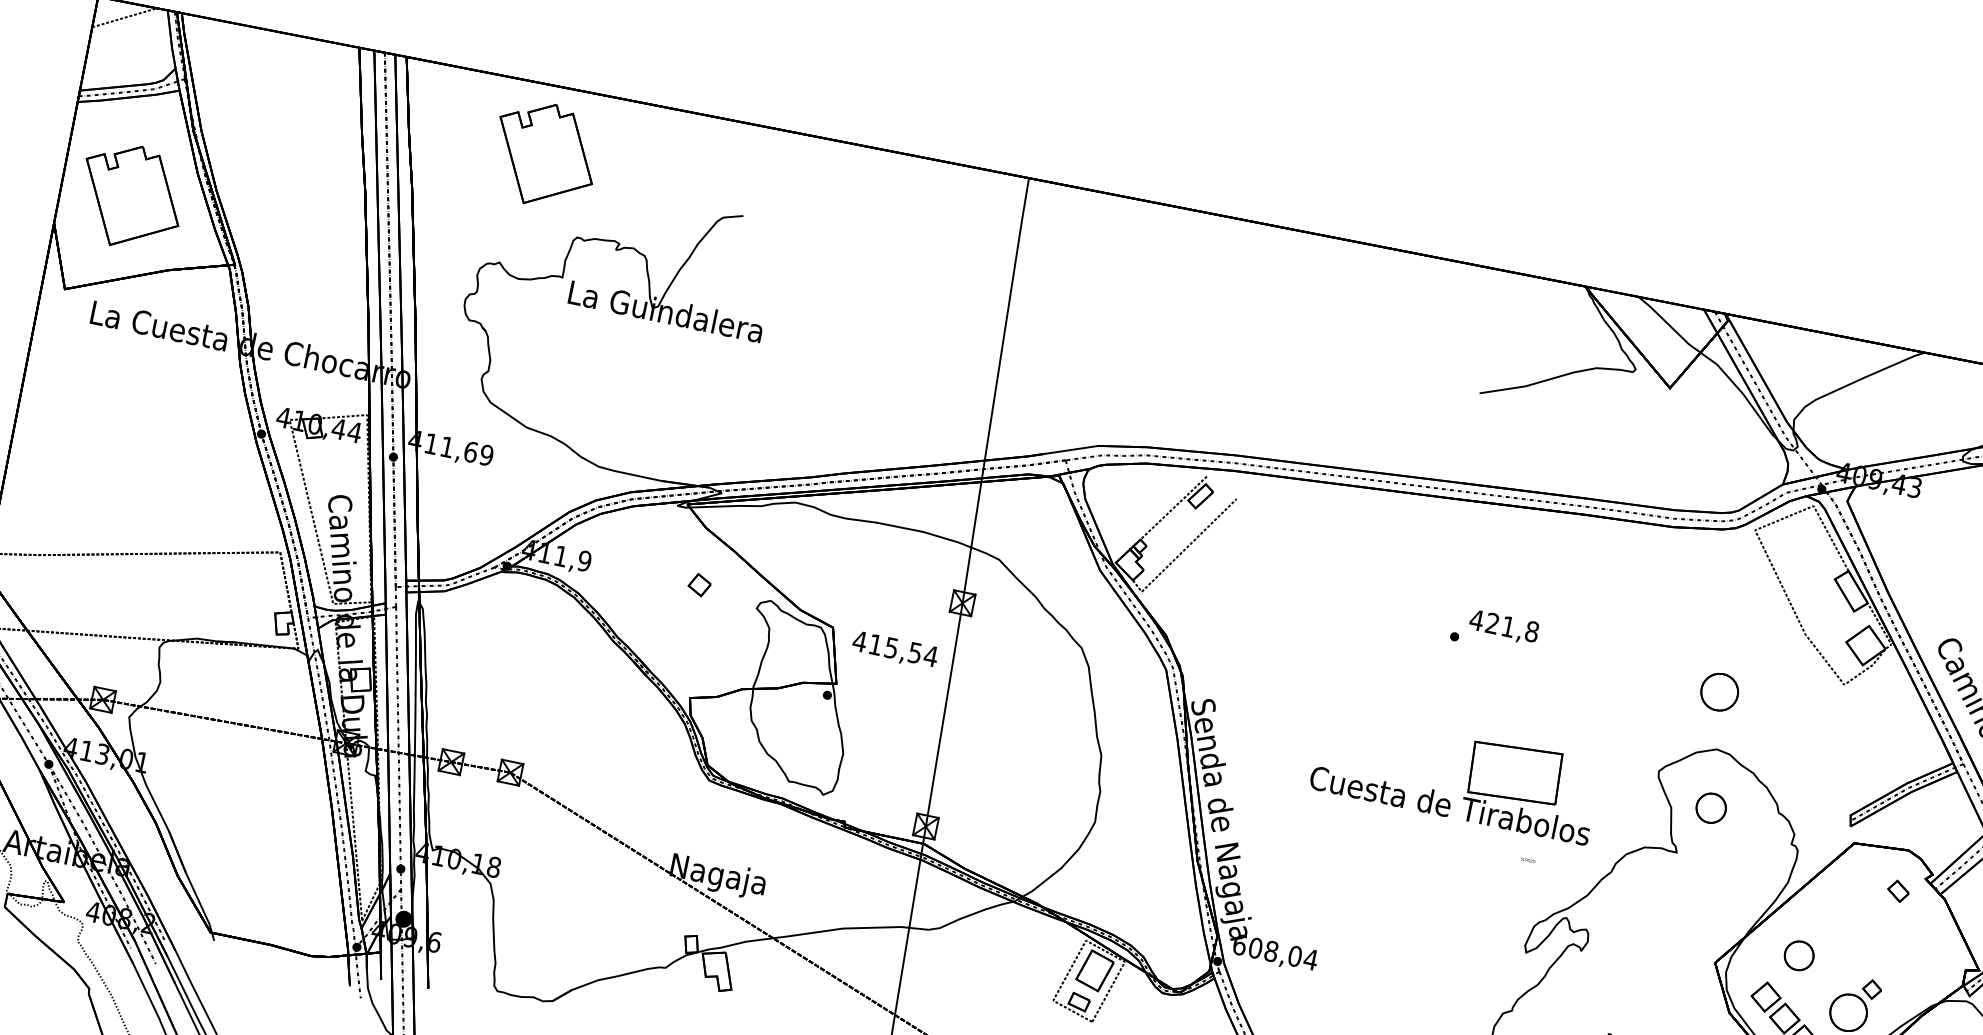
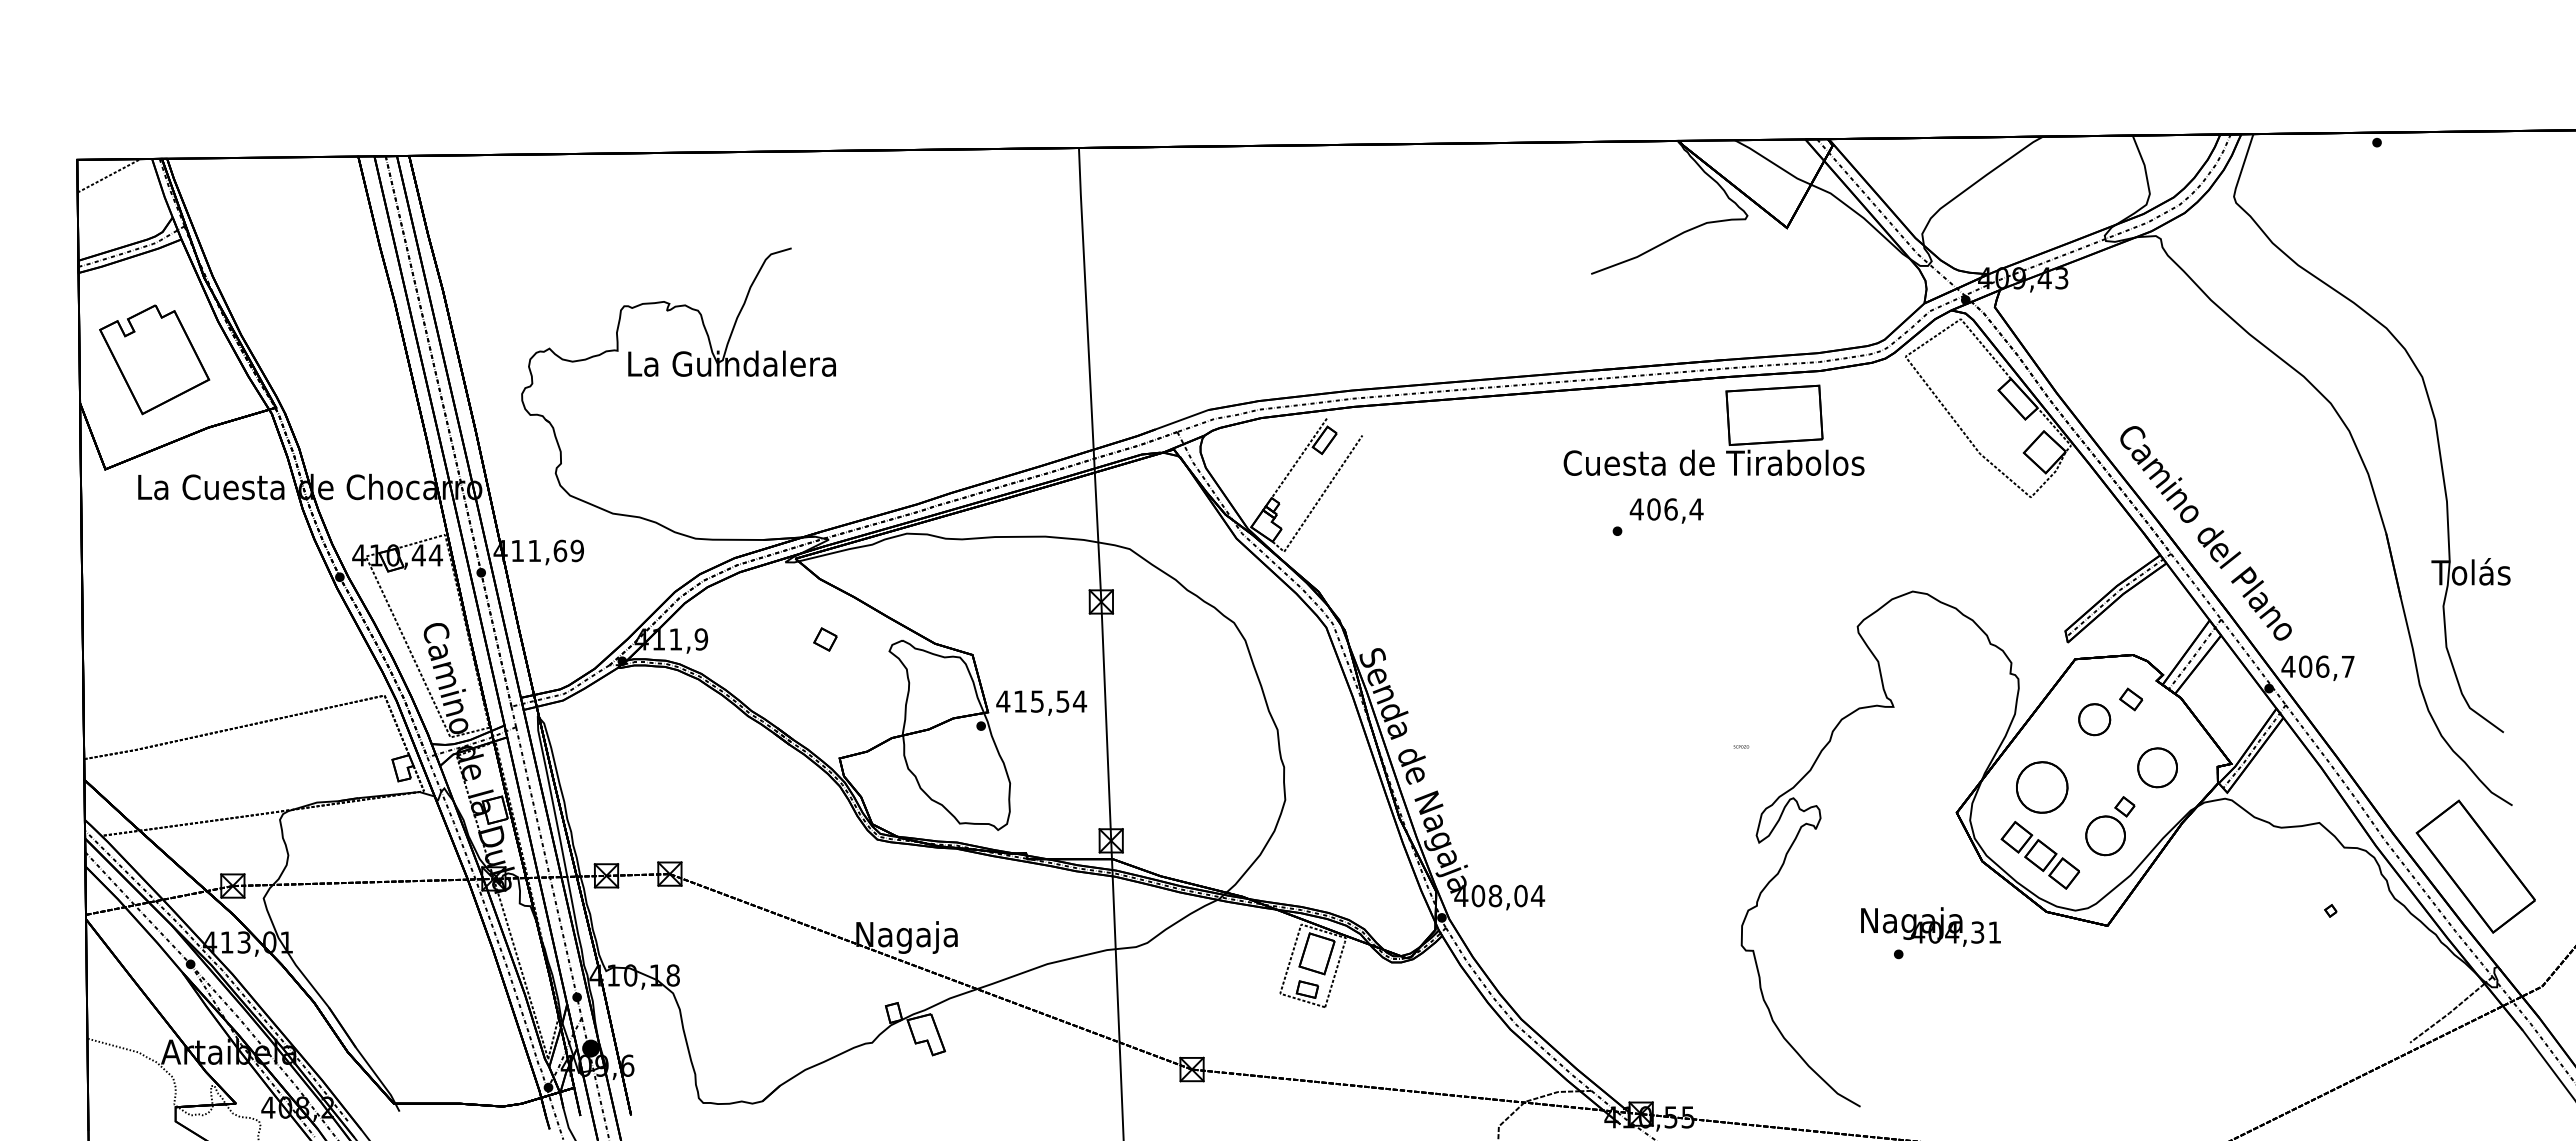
part: (545, 154) -> (573, 227), removed
text: (1512, 627) -> (1675, 509), 421,8 -> 406,4
text: (895, 649) -> (1041, 702), moved
part: (1719, 691) -> (2157, 767), moved
part: (1469, 777) -> (1727, 429), moved
part: (1711, 808) -> (2094, 719), moved
text: (1240, 944) -> (1461, 895), 608,04 -> 408,04
part: (1799, 955) -> (2042, 787), size x1.67

